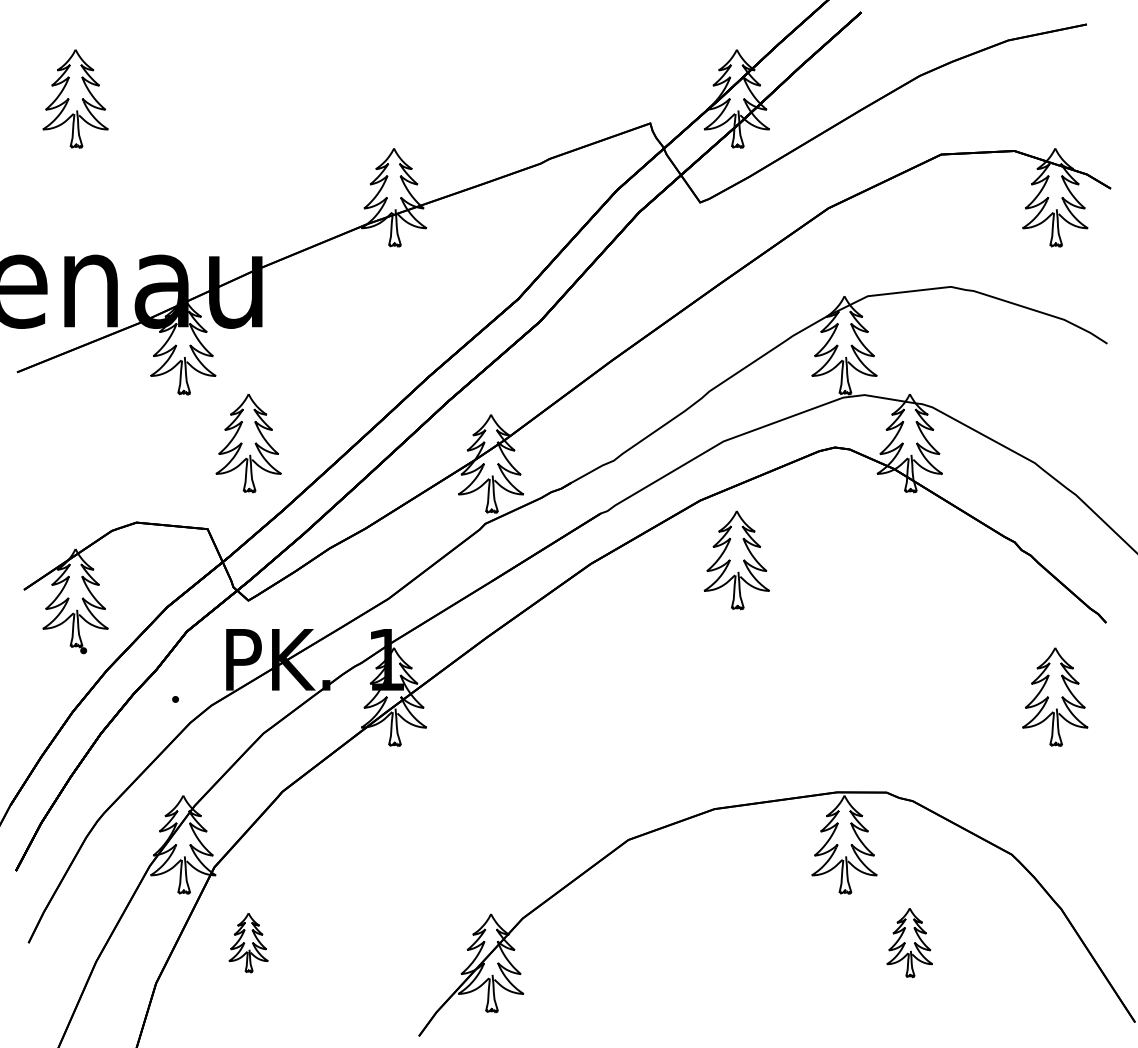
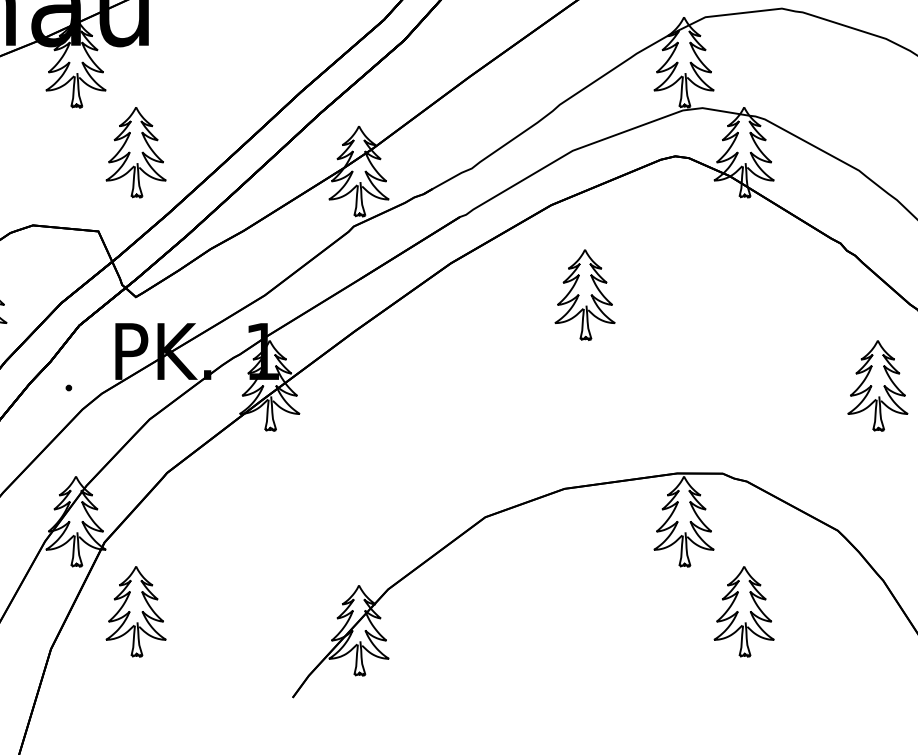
part: (736, 560) -> (584, 295), moved
part: (248, 942) -> (135, 611), size x1.67
part: (909, 942) -> (743, 611), size x1.43

